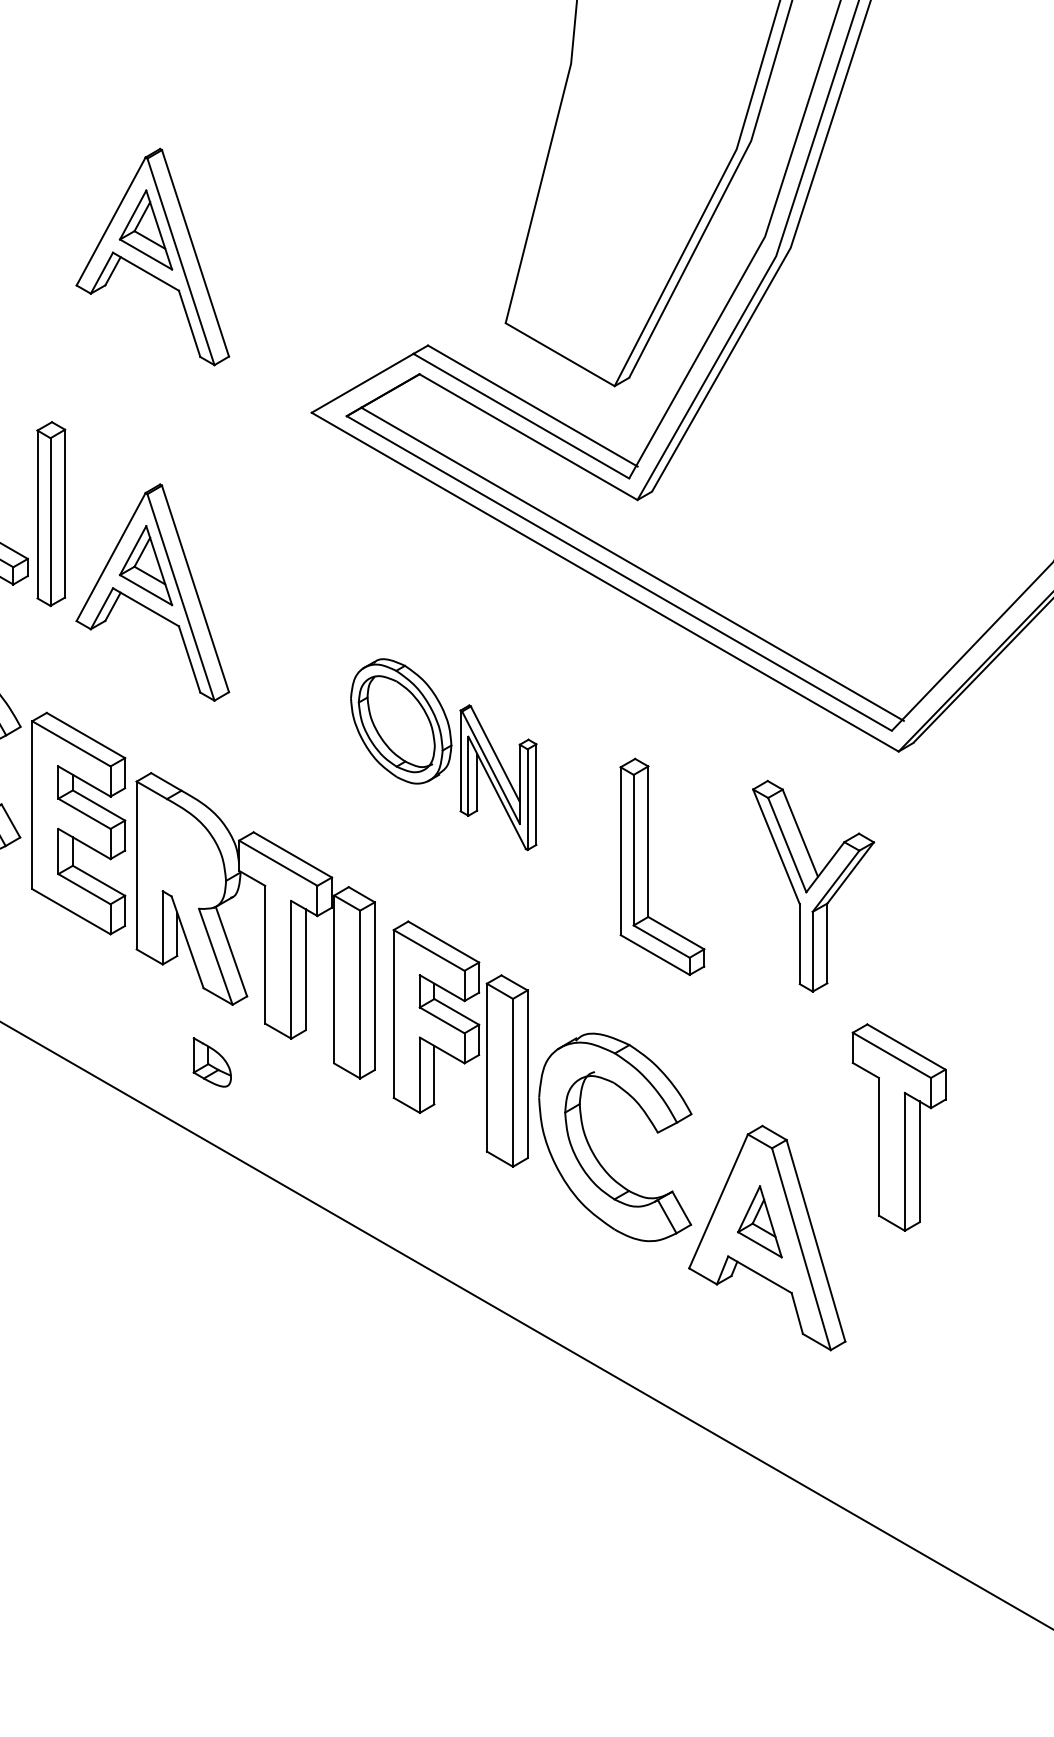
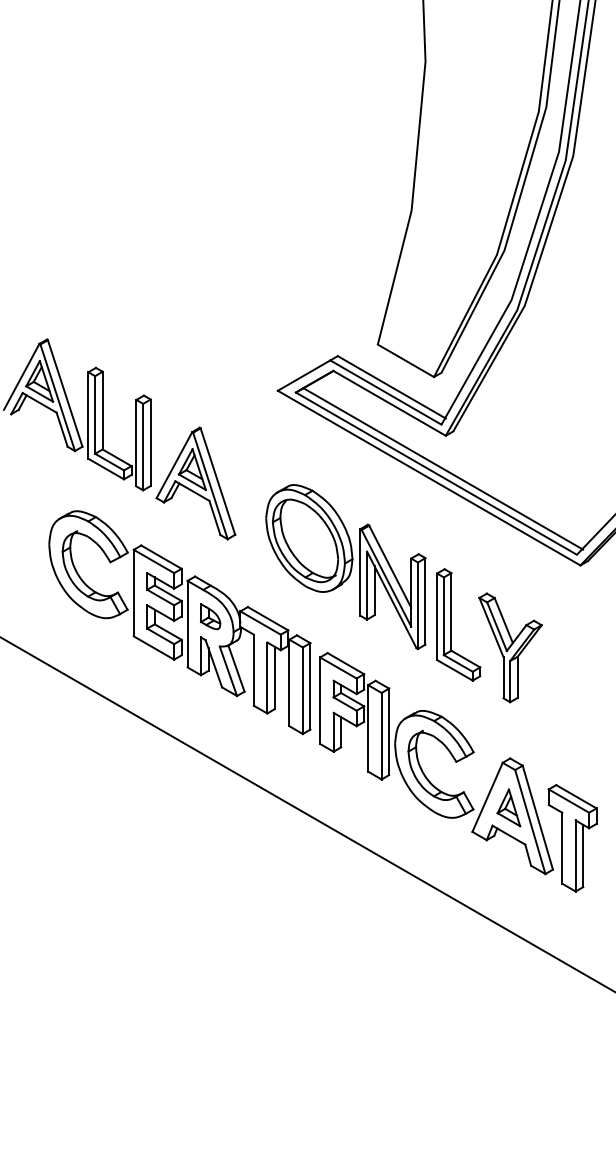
part: (151, 257) -> (195, 310), removed
part: (442, 753) -> (345, 566), size x1.67
part: (813, 885) -> (510, 647), moved
part: (212, 1062) -> (210, 616), moved
part: (898, 1127) -> (572, 838), moved

